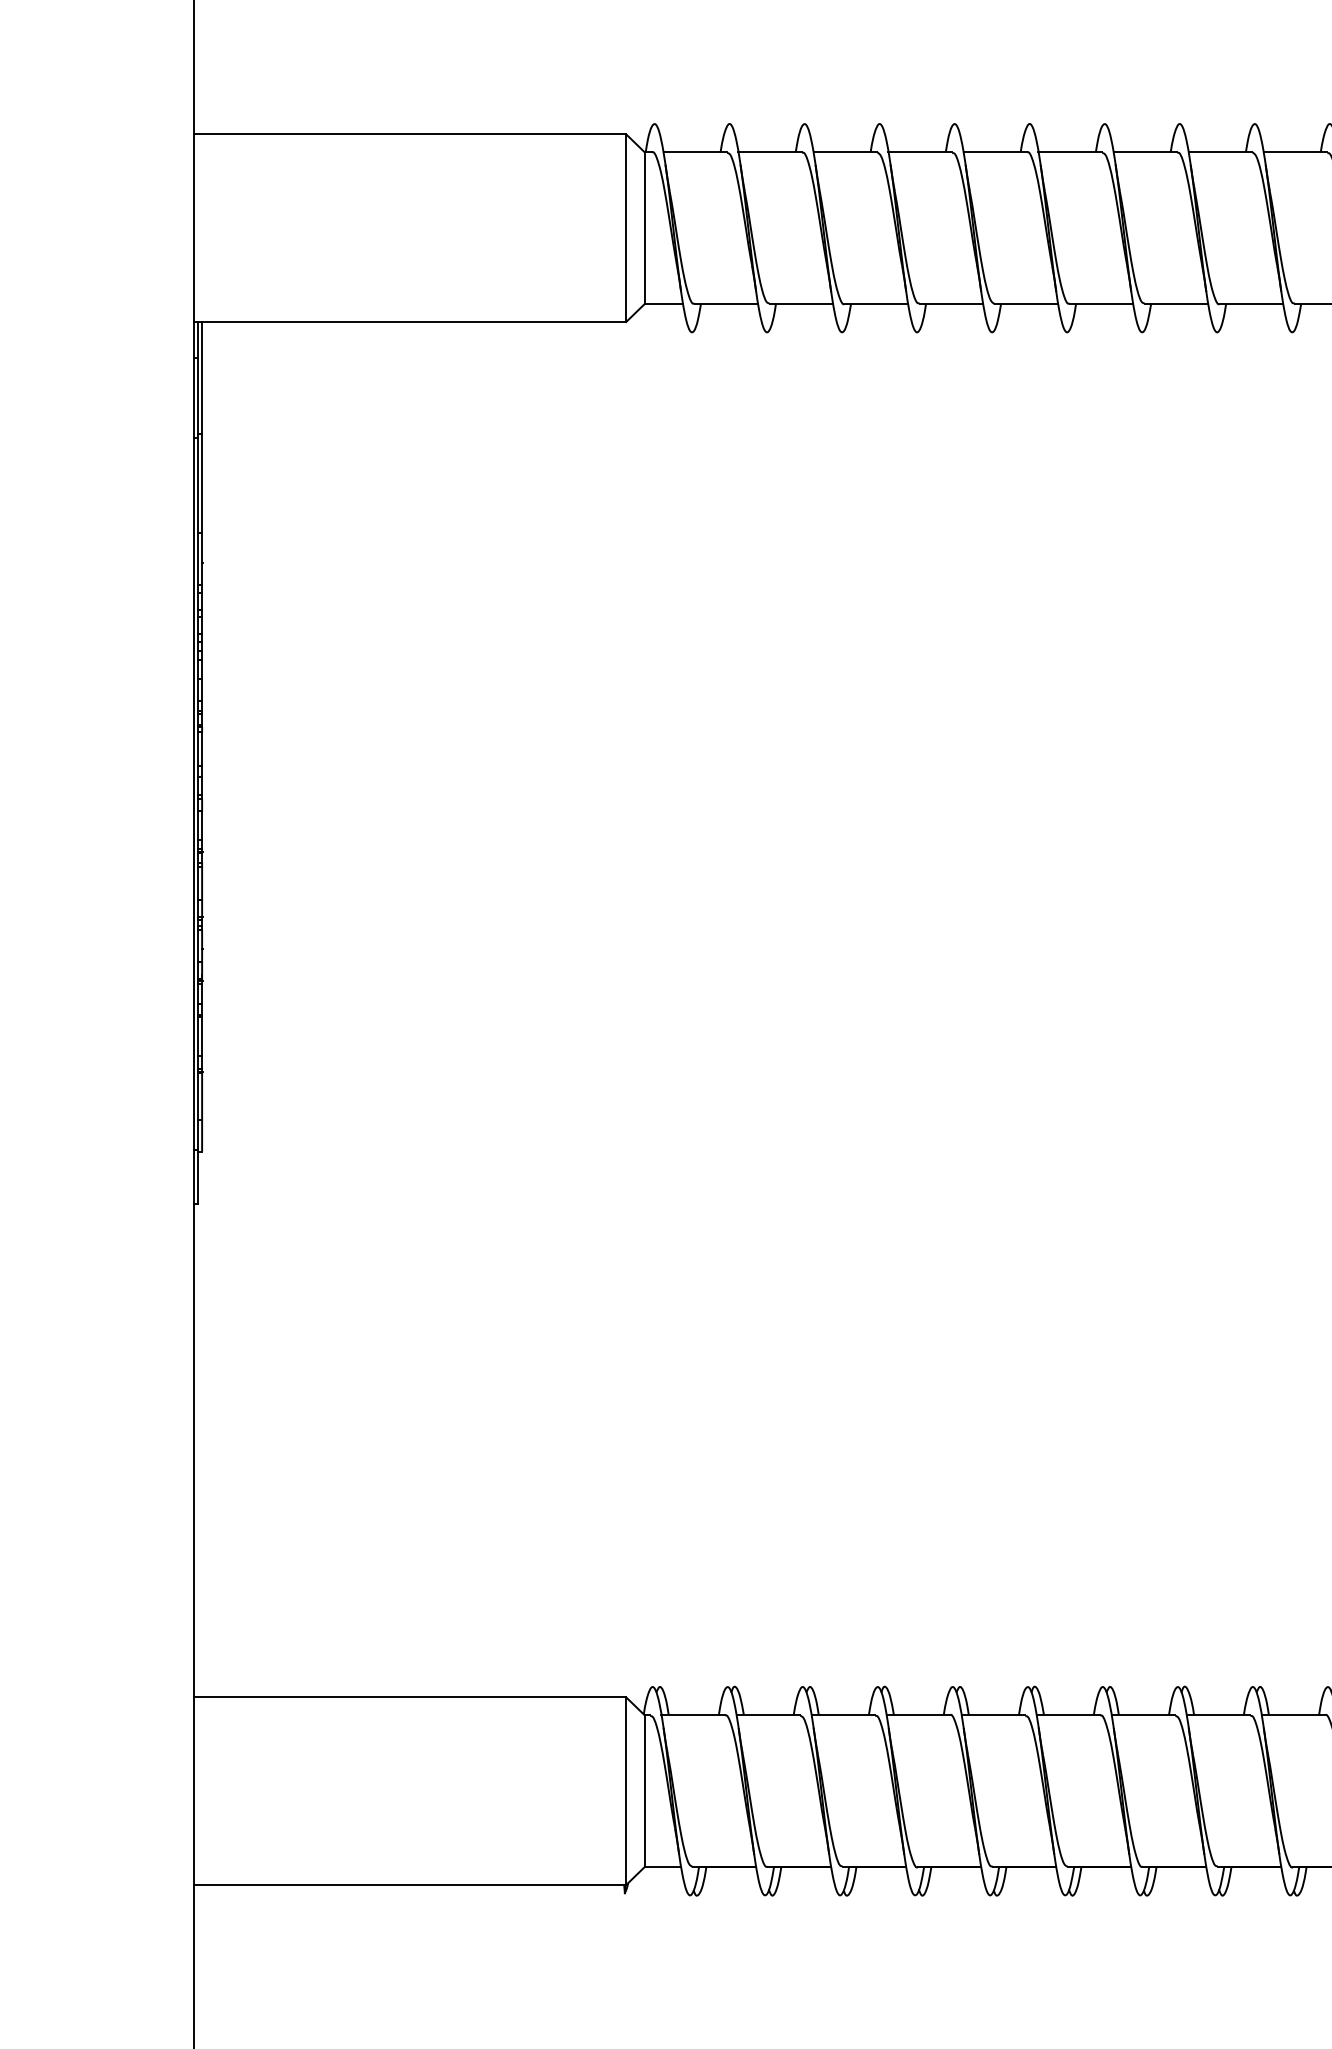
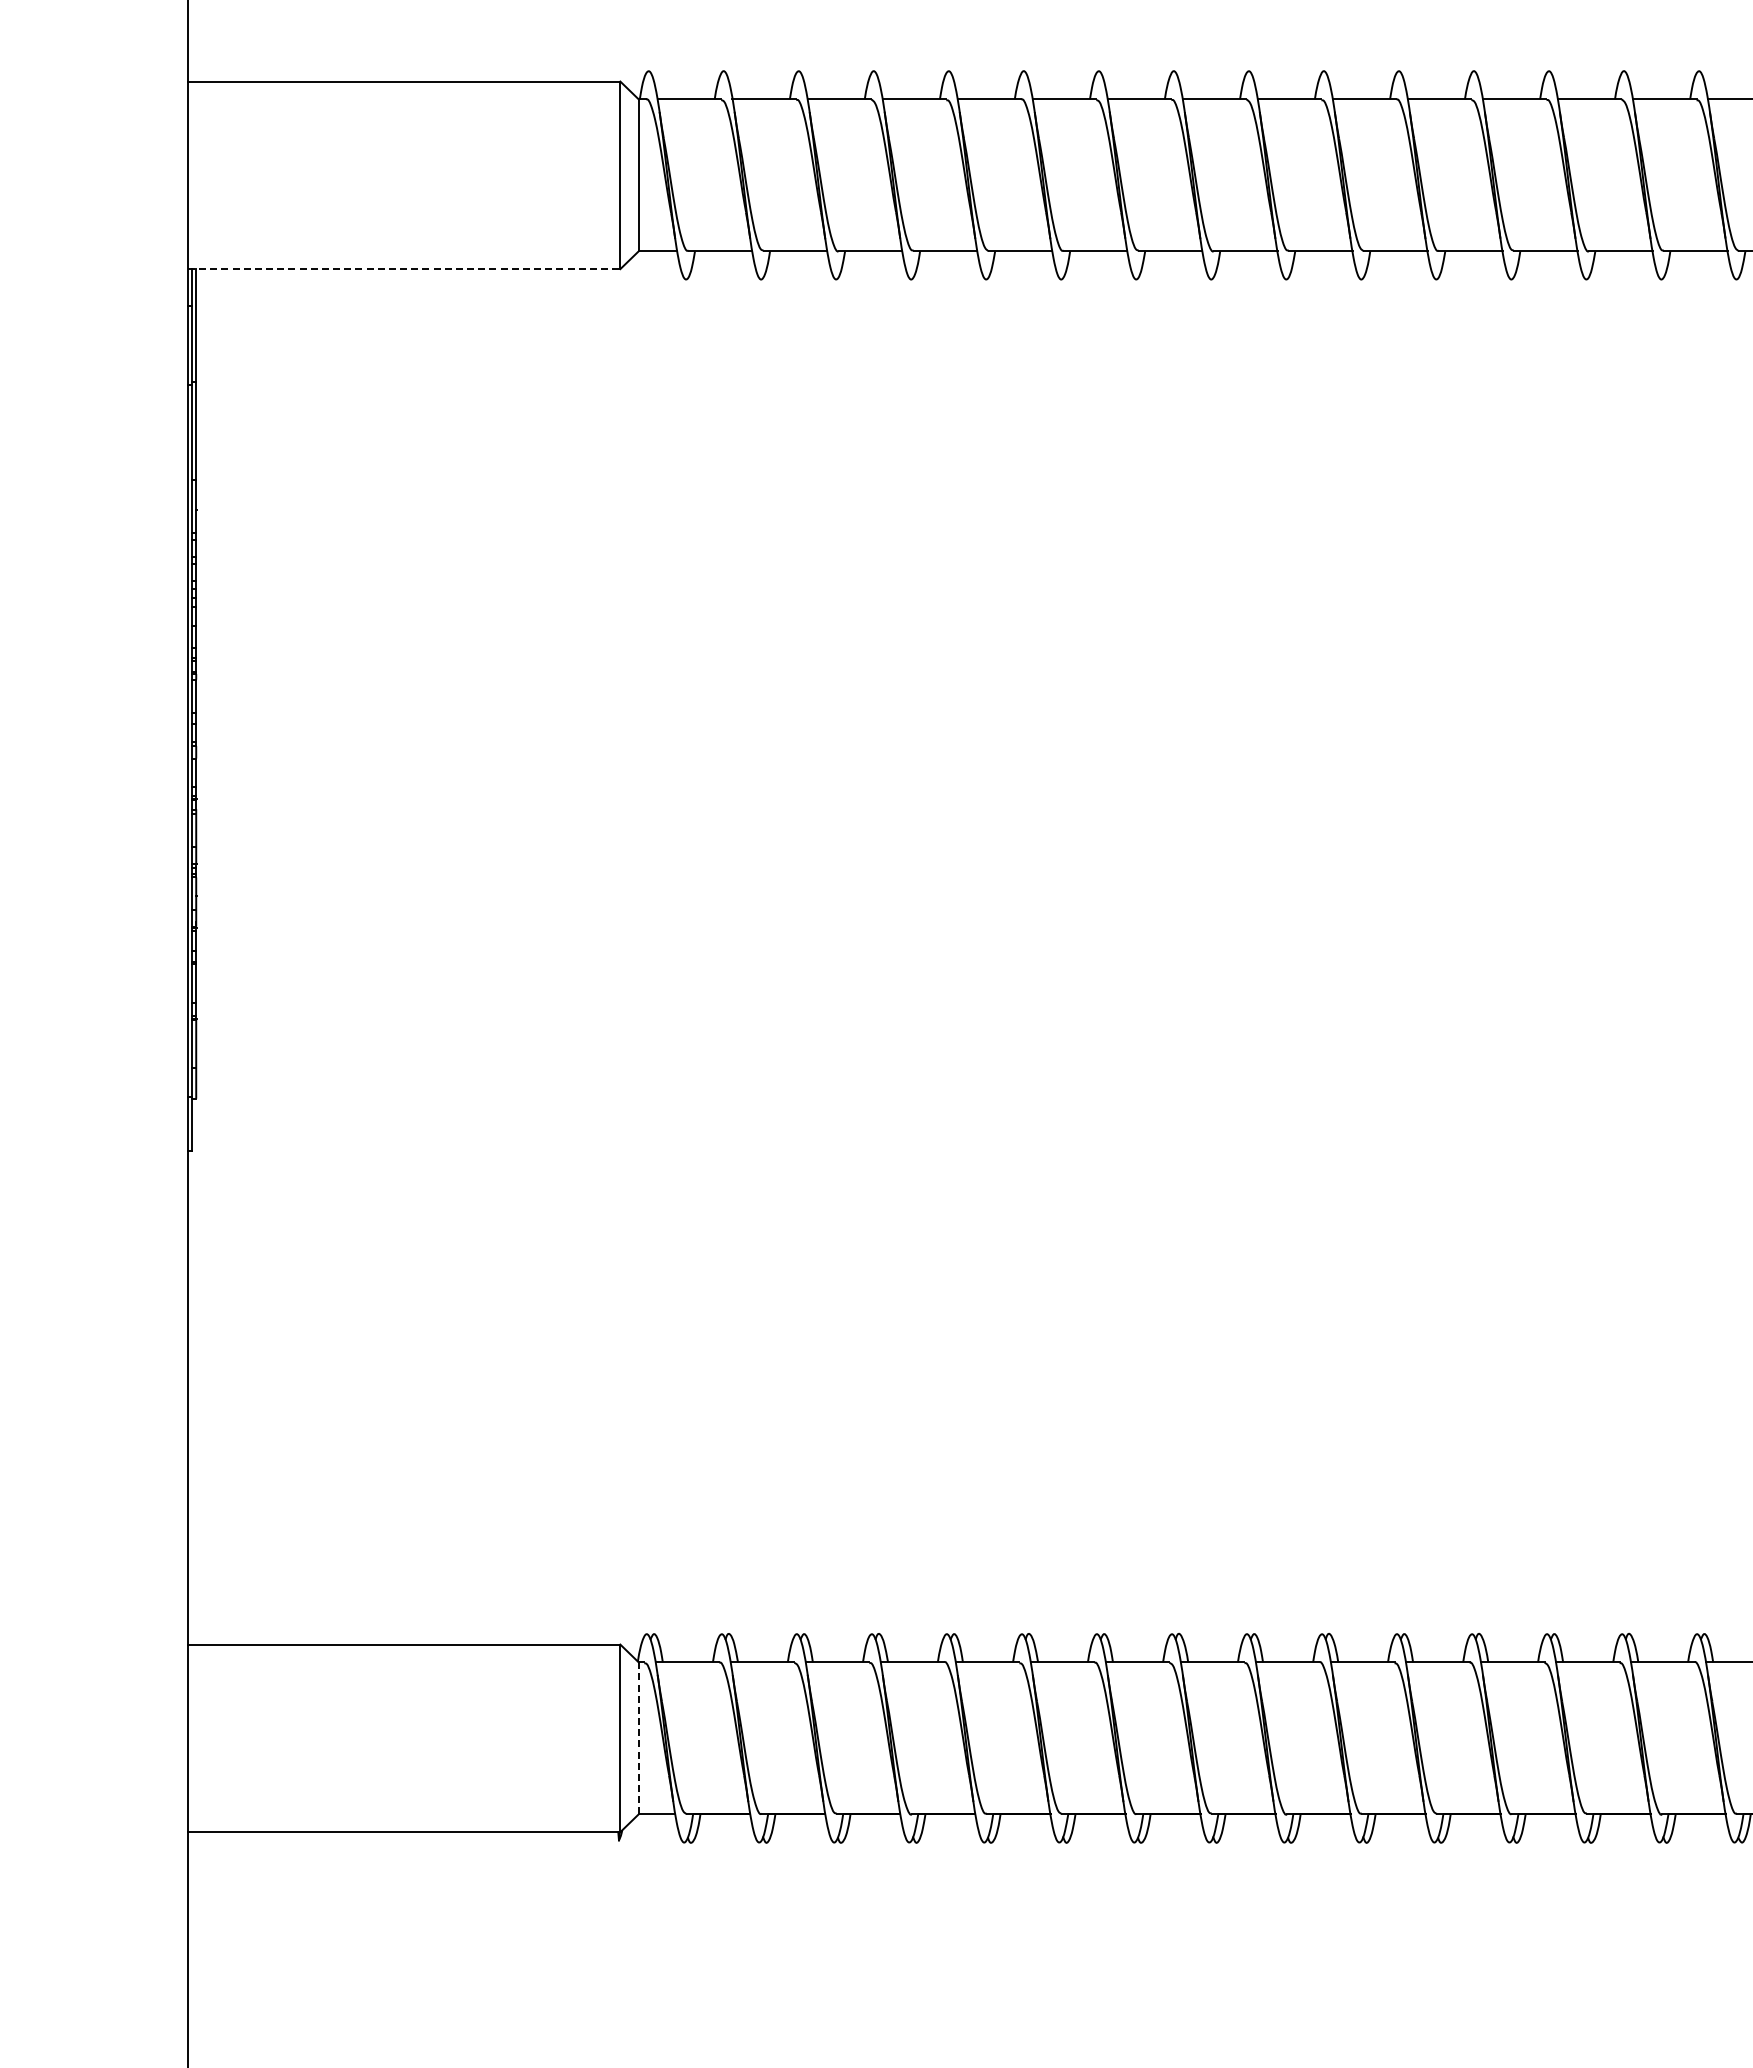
line: (410, 322) -> (404, 269), solid -> dashed
line: (644, 1791) -> (638, 1738), solid -> dashed

